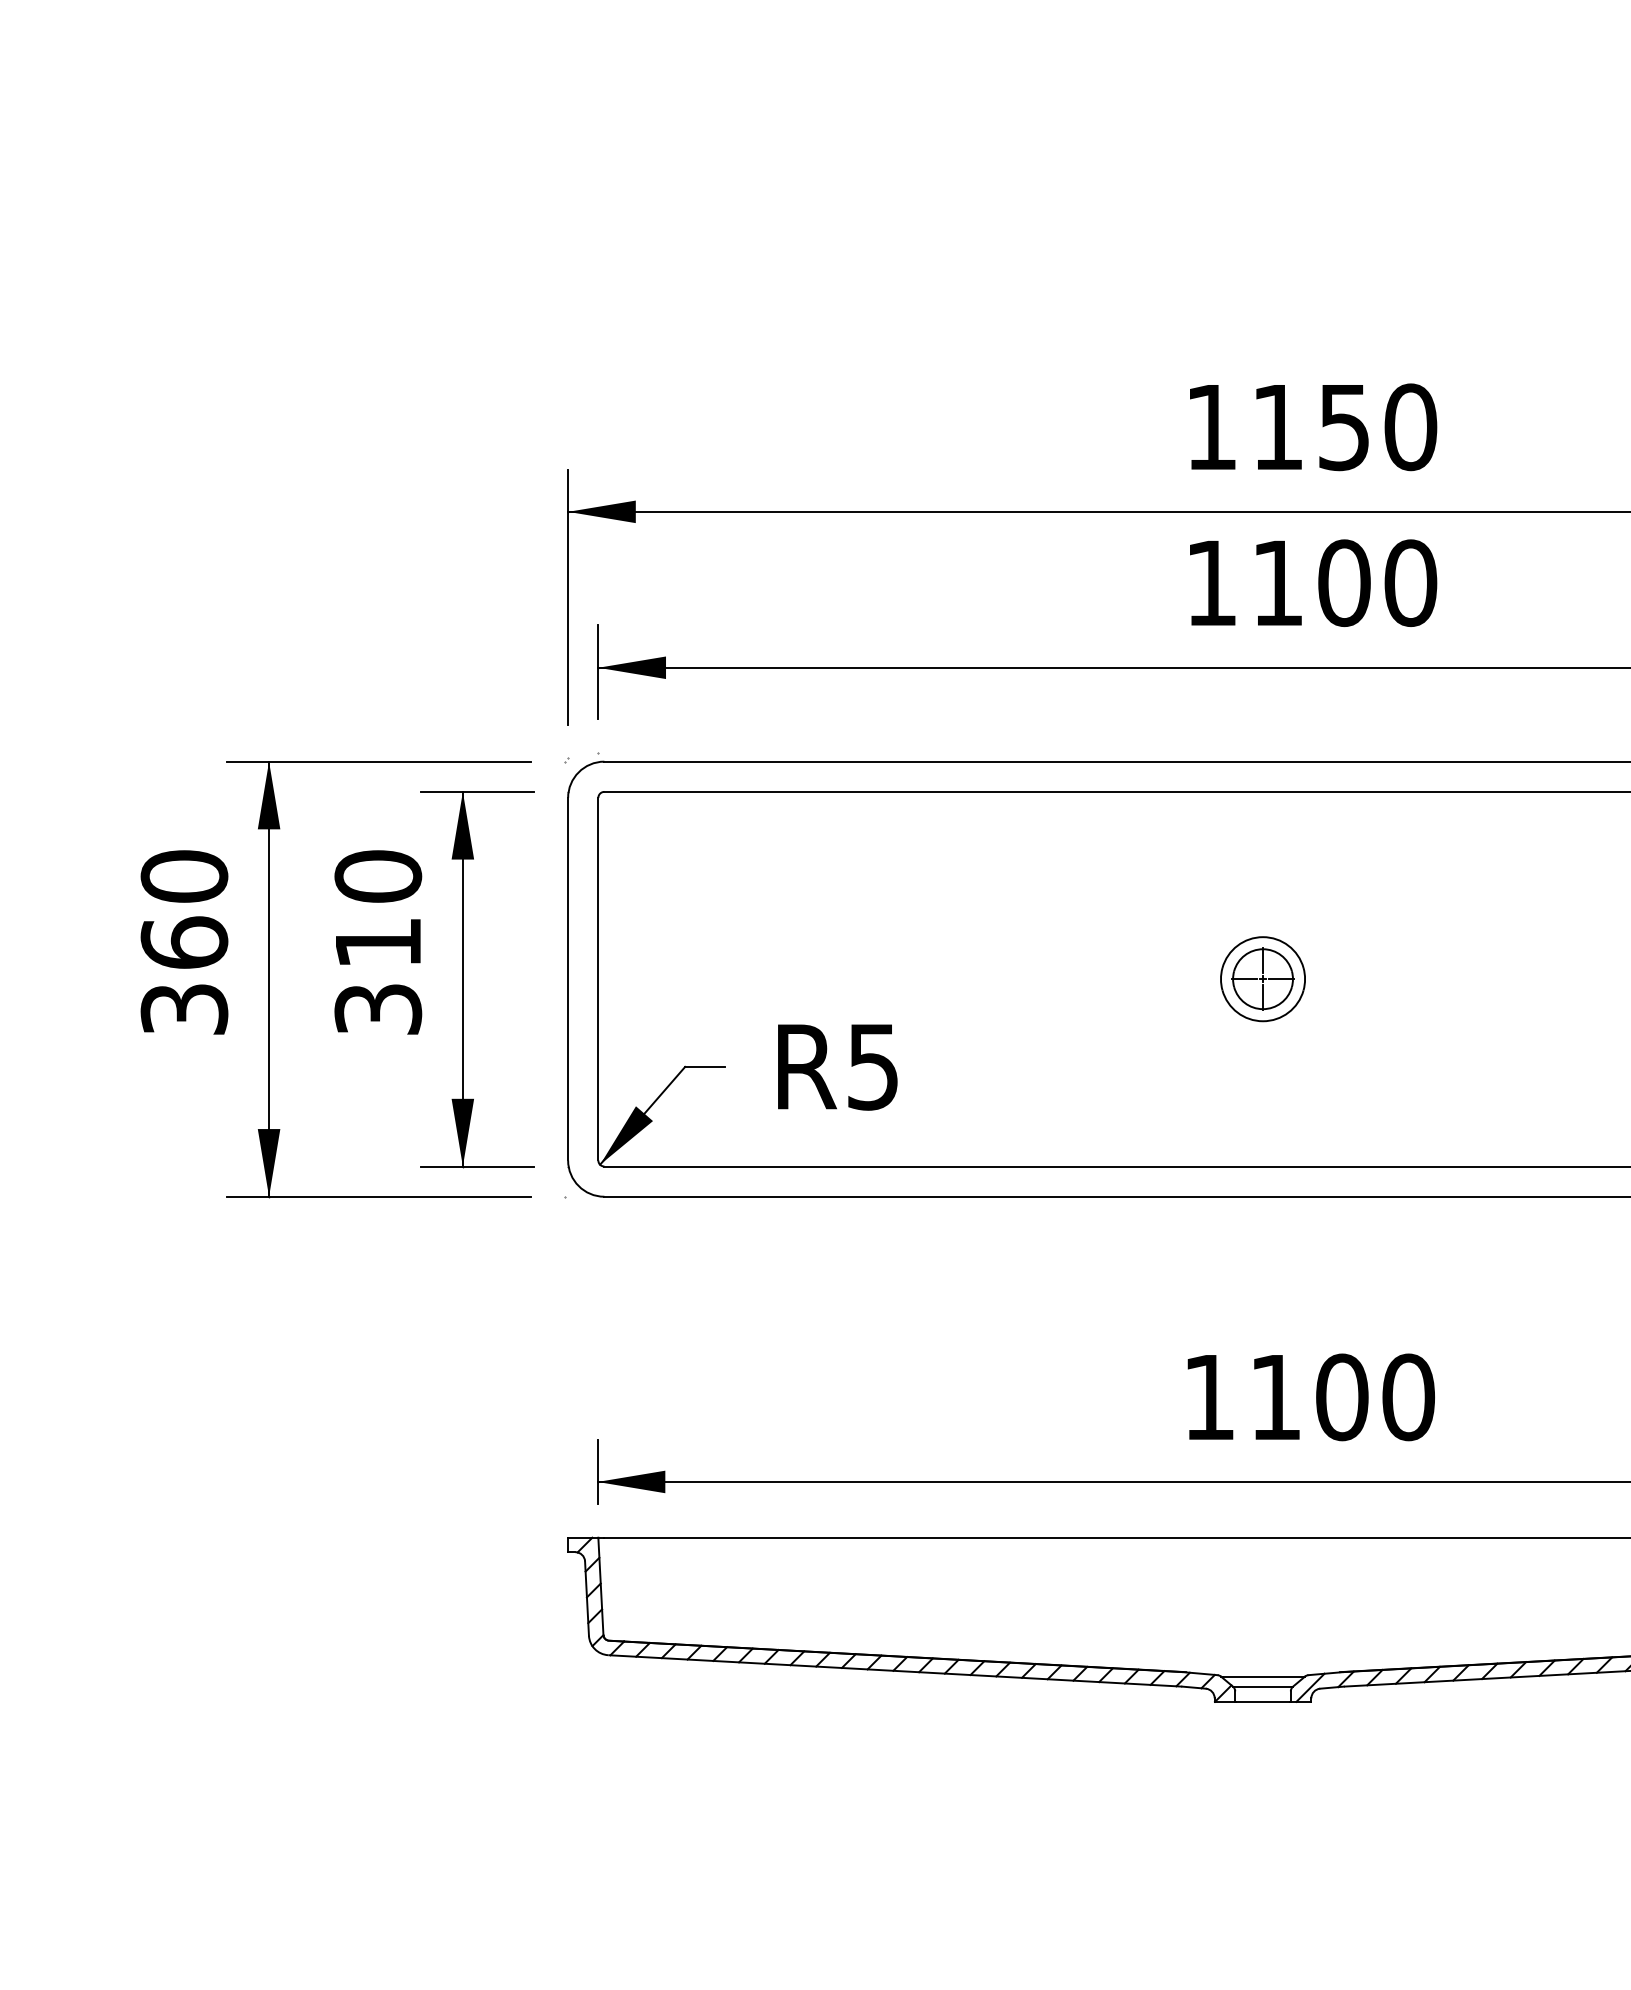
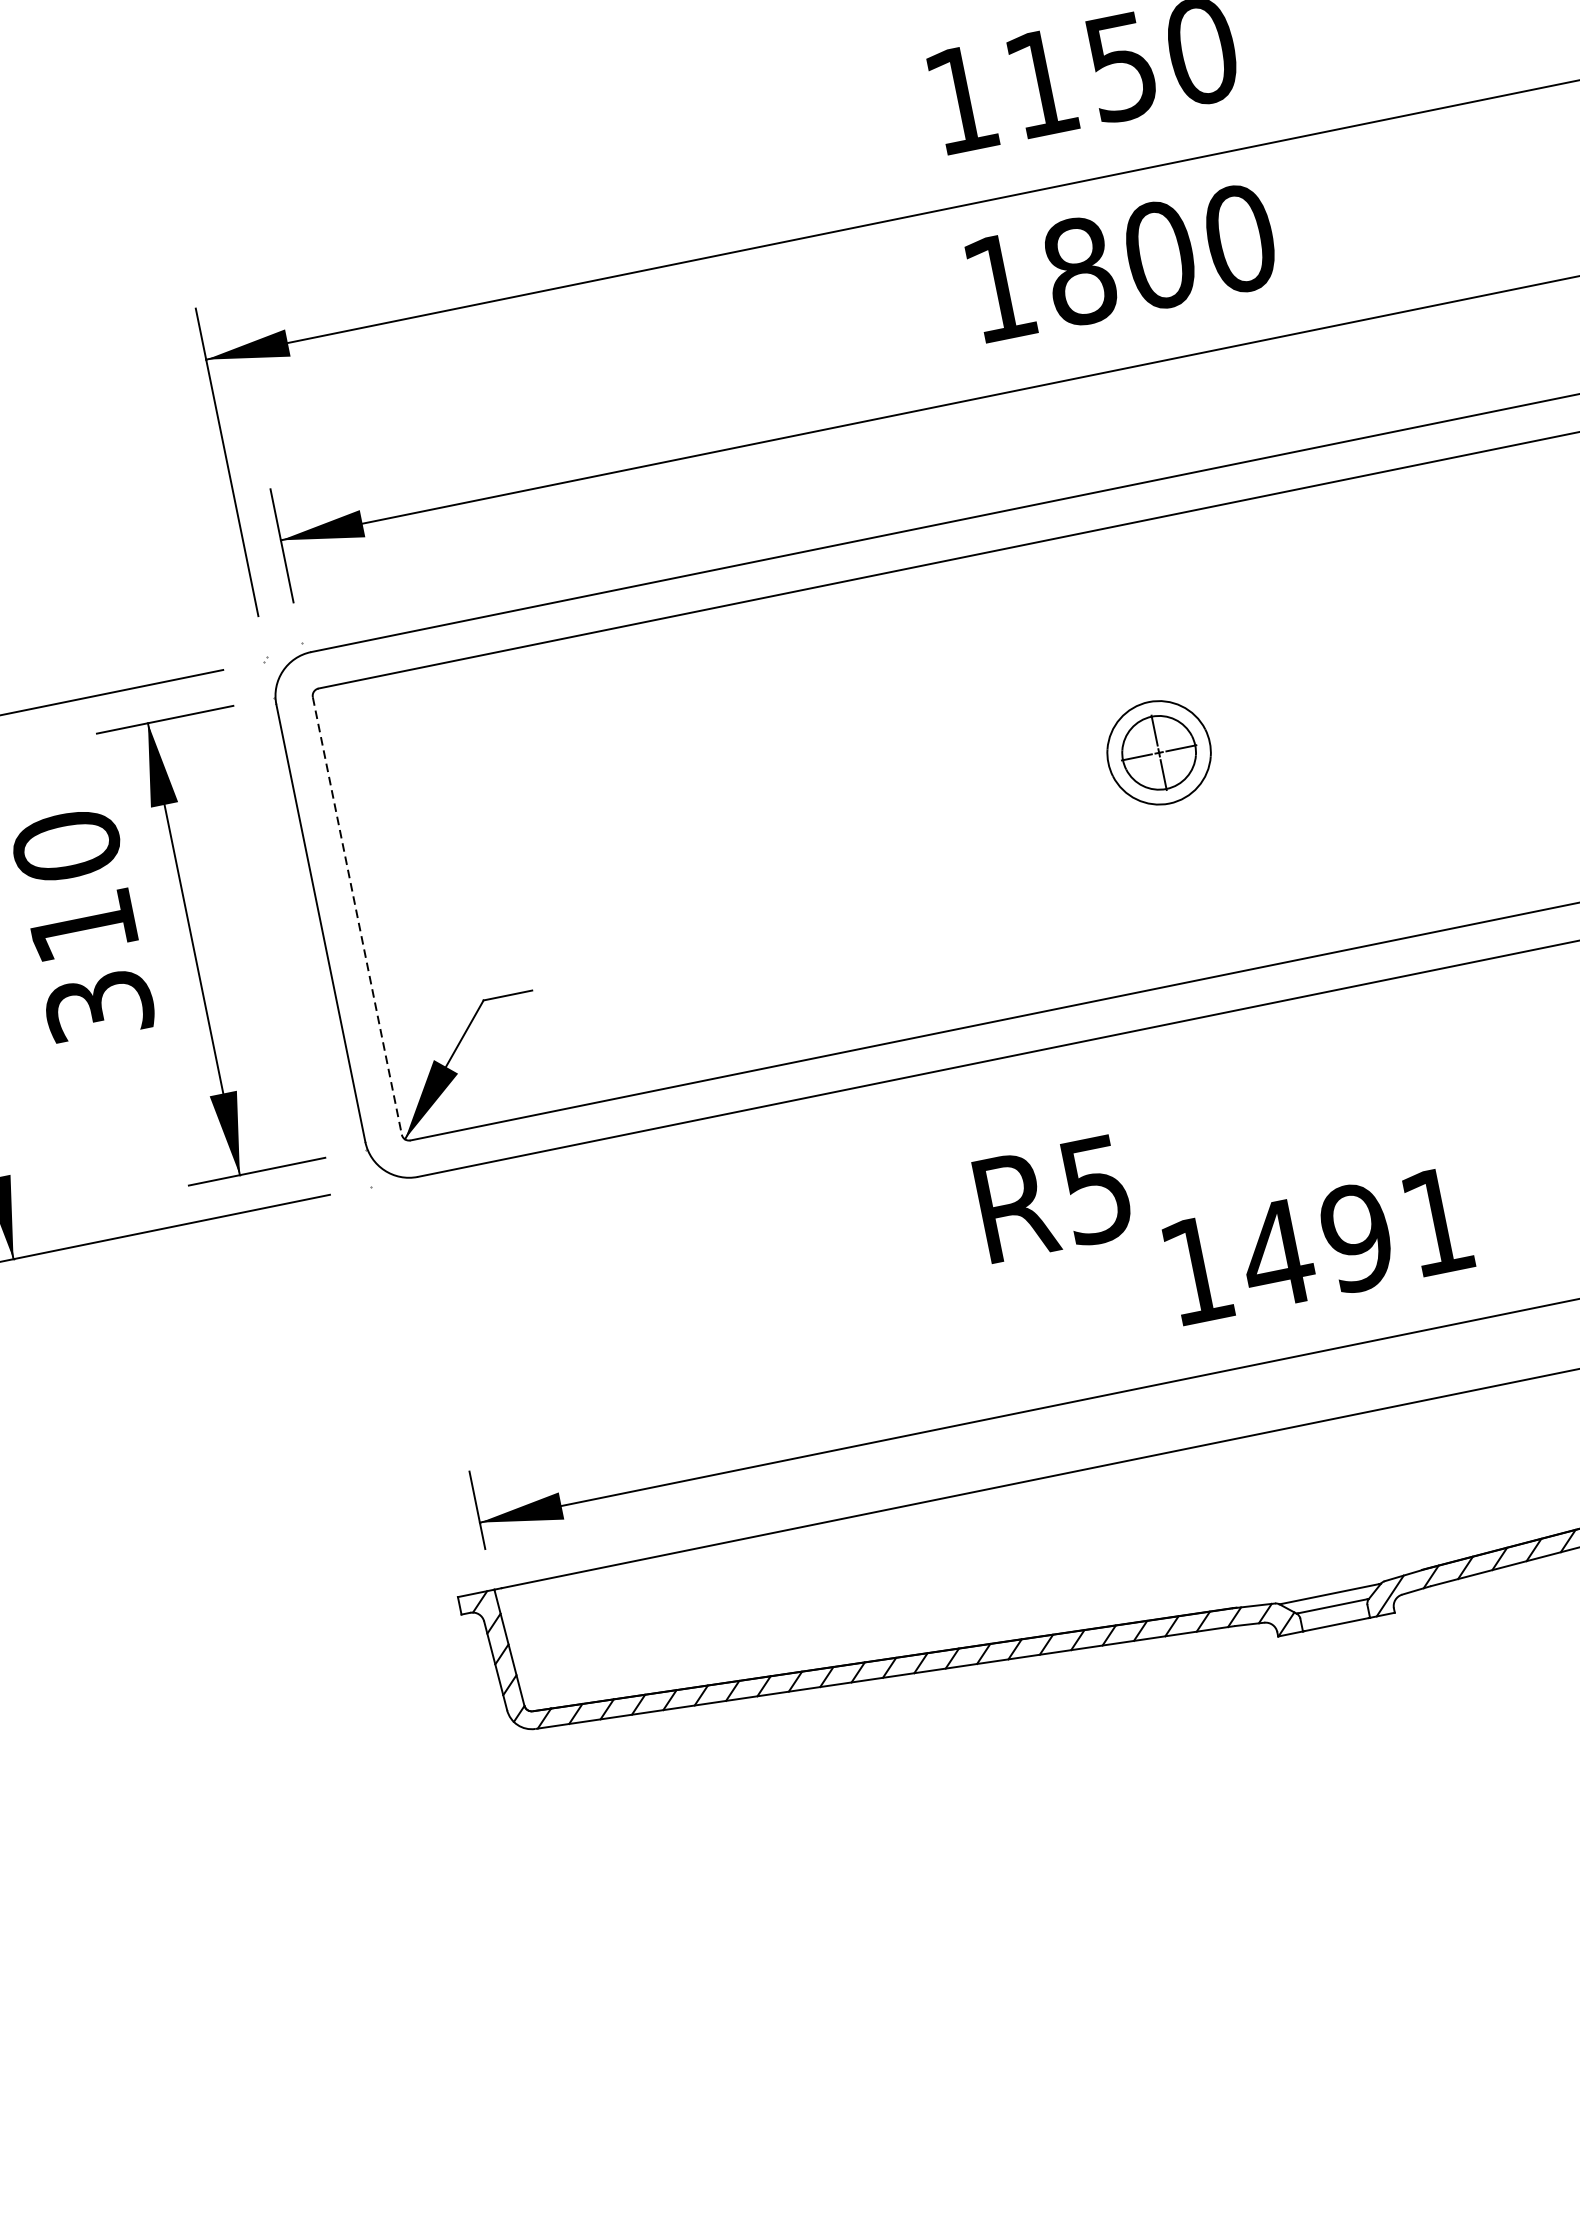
text: (1278, 583) -> (1080, 271), 1100 -> 1800
line: (598, 979) -> (357, 916), solid -> dashed
text: (837, 1067) -> (1053, 1199), moved
text: (1341, 1397) -> (1356, 1238), 1100 -> 1491

